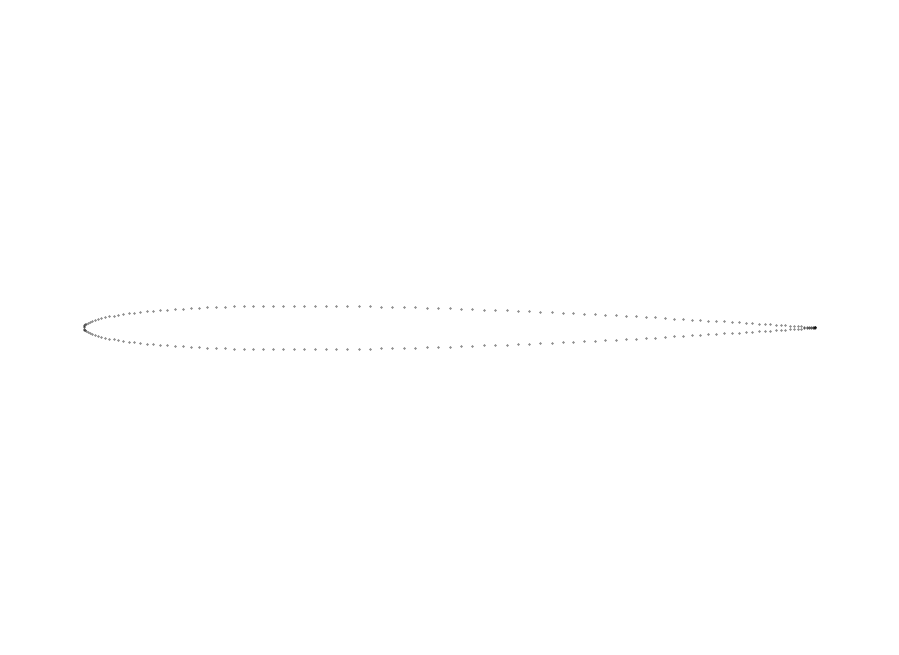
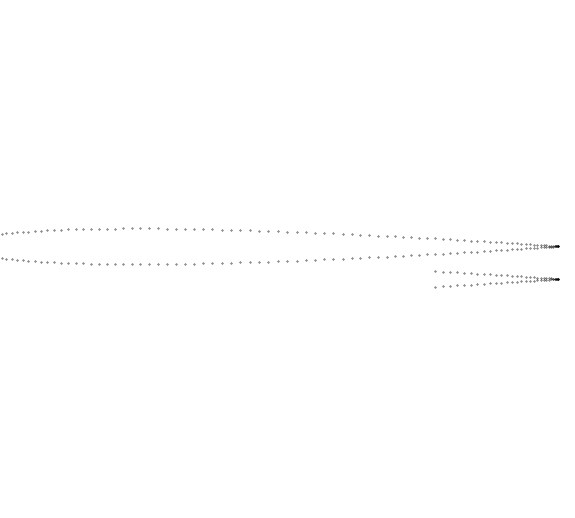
part: (740, 367) -> (497, 278), added

